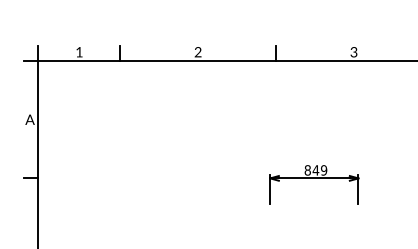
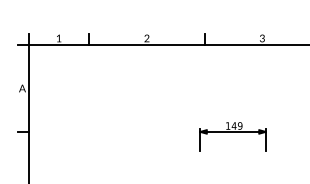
text: (307, 170) -> (227, 126), 849 -> 149

